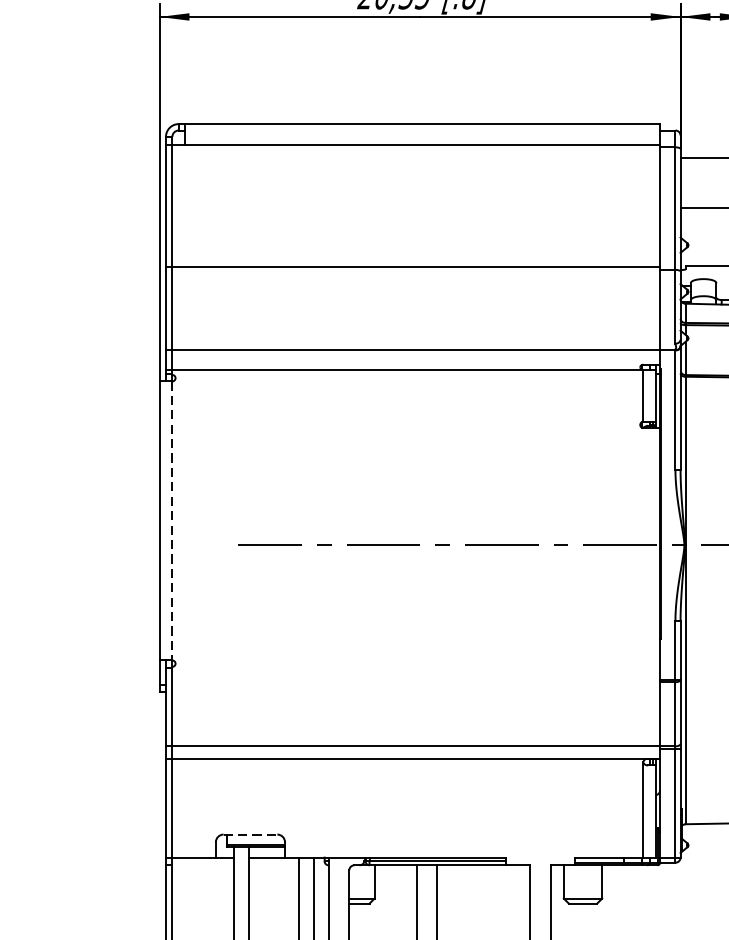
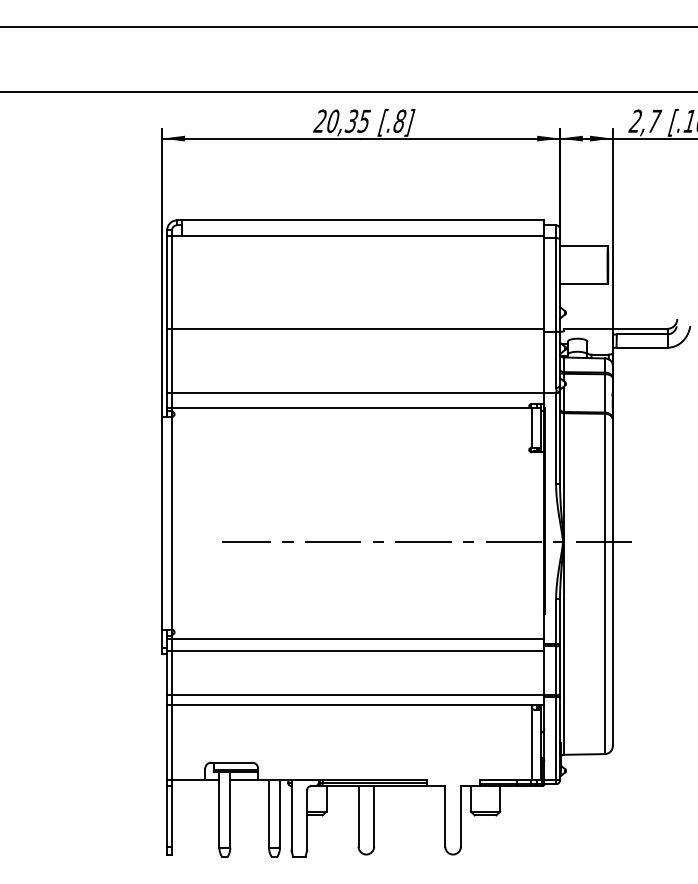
line: (172, 521) -> (172, 523), dashed -> solid
line: (412, 671) -> (355, 638), added
line: (412, 688) -> (355, 651), added
line: (250, 834) -> (231, 762), dashed -> solid

